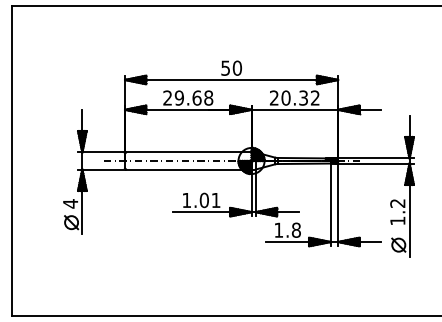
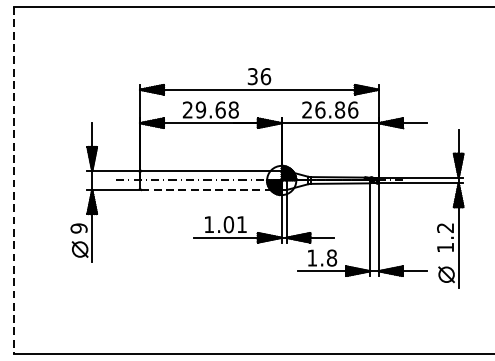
text: (231, 67) -> (259, 75), 50 -> 36
text: (300, 97) -> (336, 109), 20.32 -> 26.86
line: (12, 161) -> (13, 181), solid -> dashed
line: (188, 169) -> (211, 190), solid -> dashed
text: (70, 203) -> (78, 228), 4 -> 9

